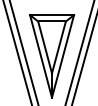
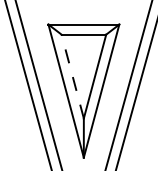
line: (45, 47) -> (73, 76), solid -> dashed

